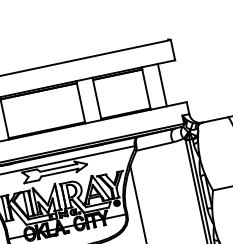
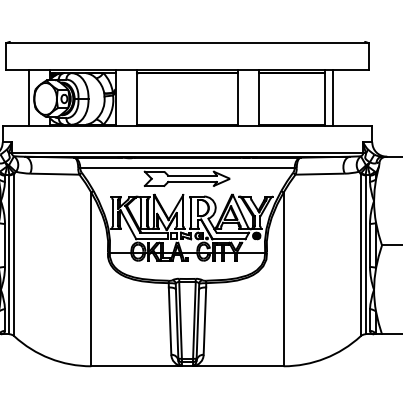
line: (162, 85) -> (332, 98), moved

